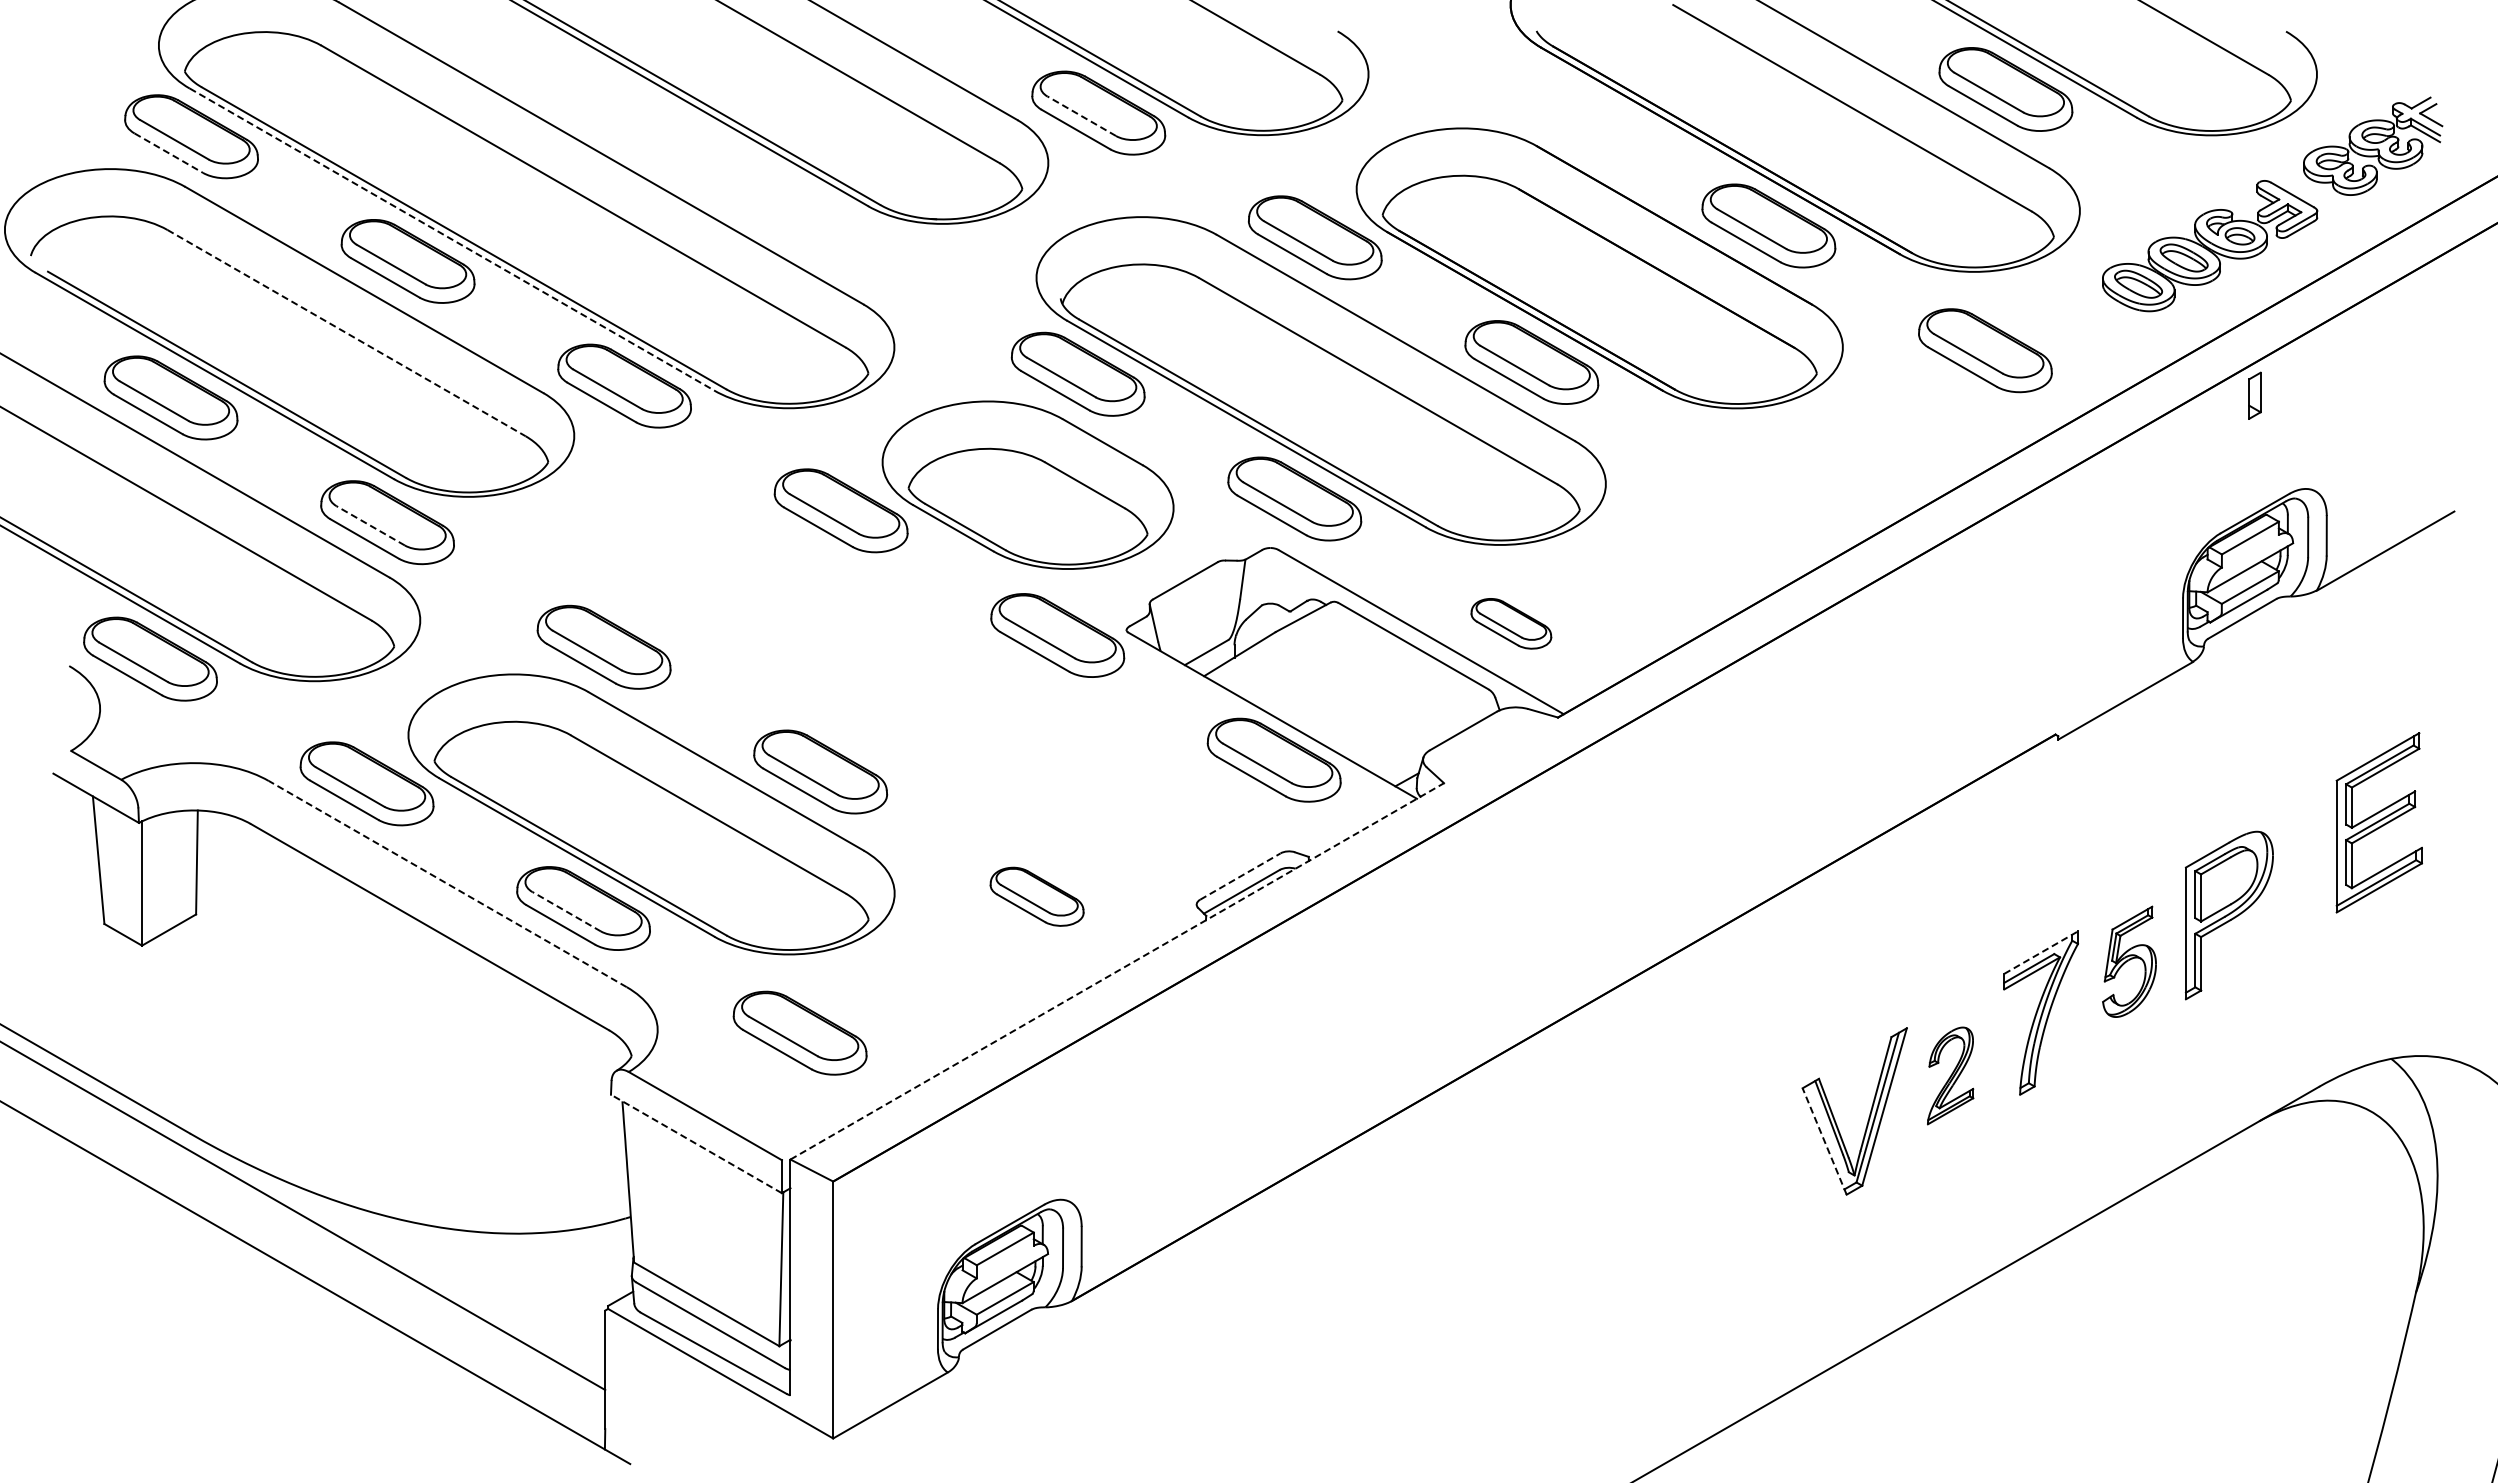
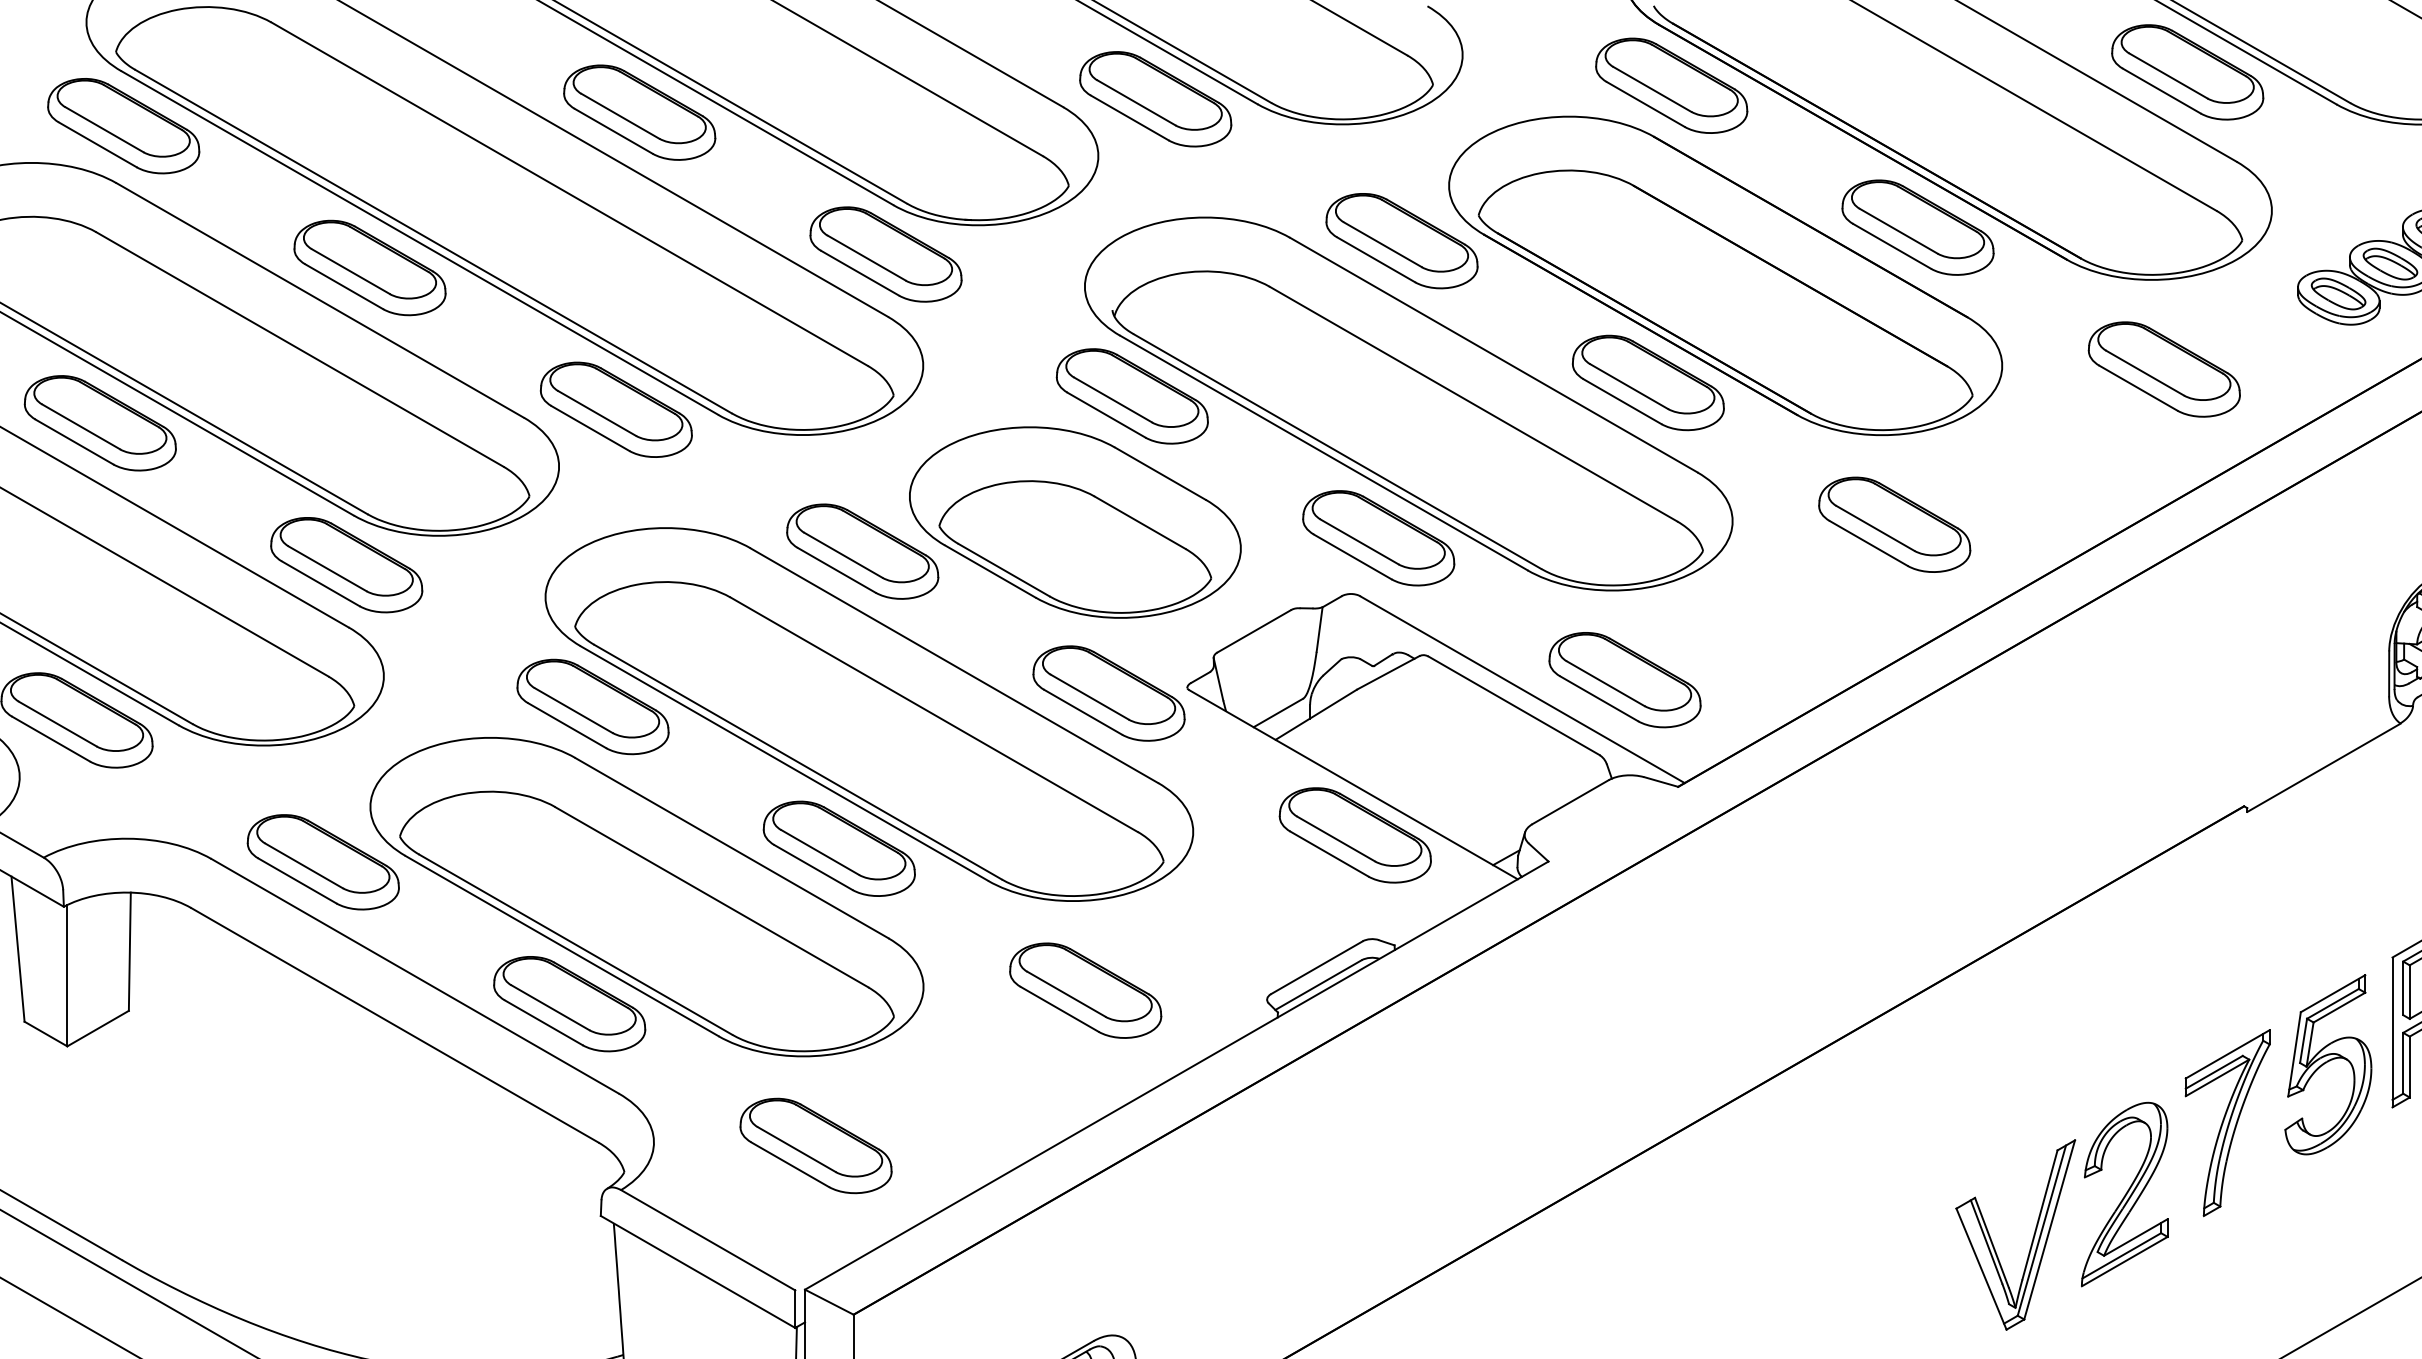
part: (1552, 100) -> (1671, 84), added
line: (1081, 116) -> (1136, 103), dashed -> solid
part: (644, 124) -> (638, 112), added
line: (169, 153) -> (98, 145), dashed -> solid
line: (452, 239) -> (420, 243), dashed -> solid
part: (861, 249) -> (885, 254), added
line: (346, 333) -> (299, 349), dashed -> solid
part: (1748, 486) -> (1894, 524), added
line: (370, 525) -> (327, 568), dashed -> solid
part: (1511, 623) -> (1625, 679), size x1.67
part: (846, 653) -> (868, 714), added
line: (1240, 876) -> (1316, 967), dashed -> solid
line: (447, 884) -> (414, 976), dashed -> solid
part: (1036, 896) -> (1084, 990), size x1.43
line: (566, 911) -> (550, 1007), dashed -> solid
line: (2041, 952) -> (2228, 1054), dashed -> solid
part: (2129, 961) -> (2328, 1064), size x1.43
line: (1117, 971) -> (1177, 1075), dashed -> solid
part: (1950, 1075) -> (2124, 1194), size x1.67
line: (1824, 1141) -> (1981, 1269), dashed -> solid
line: (696, 1143) -> (698, 1271), dashed -> solid

